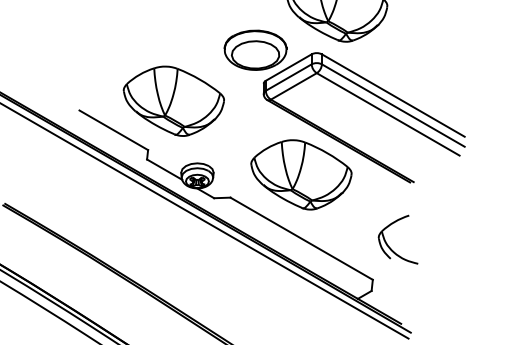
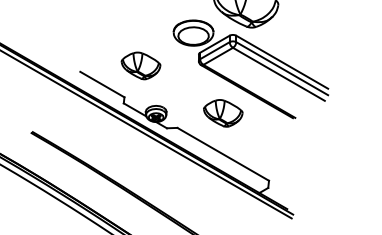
part: (173, 100) -> (140, 65), size x0.6
part: (302, 175) -> (223, 113), size x0.6
part: (390, 246) -> (280, 159), removed

